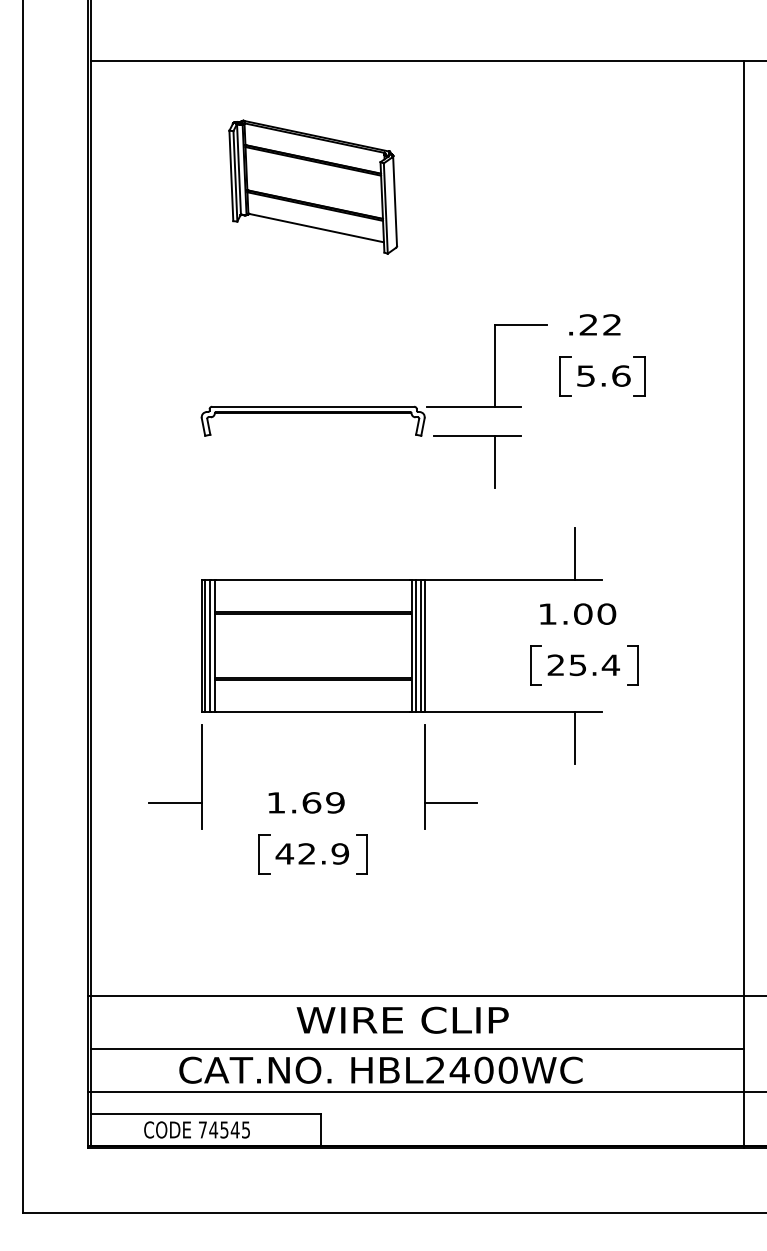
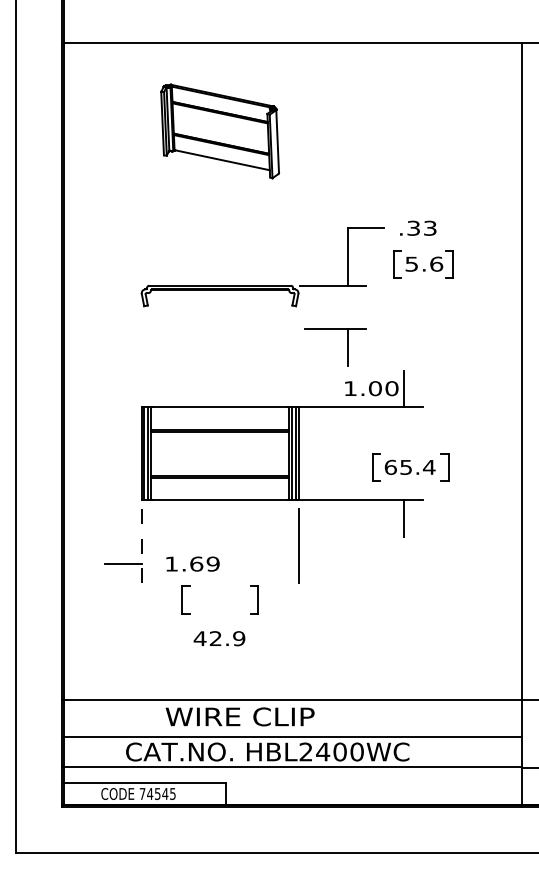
text: (600, 324) -> (421, 227), .22 -> .33
part: (494, 461) -> (347, 347), moved
text: (578, 613) -> (372, 388), moved
text: (555, 665) -> (390, 467), 25.4 -> 65.4
line: (201, 777) -> (141, 546), solid -> dashed
text: (306, 802) -> (192, 563), moved
line: (450, 803) -> (316, 564), removed
text: (311, 853) -> (218, 638), moved
text: (402, 1019) -> (239, 716), moved

